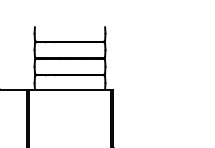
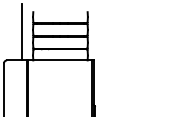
line: (21, 52) -> (22, 31), added

